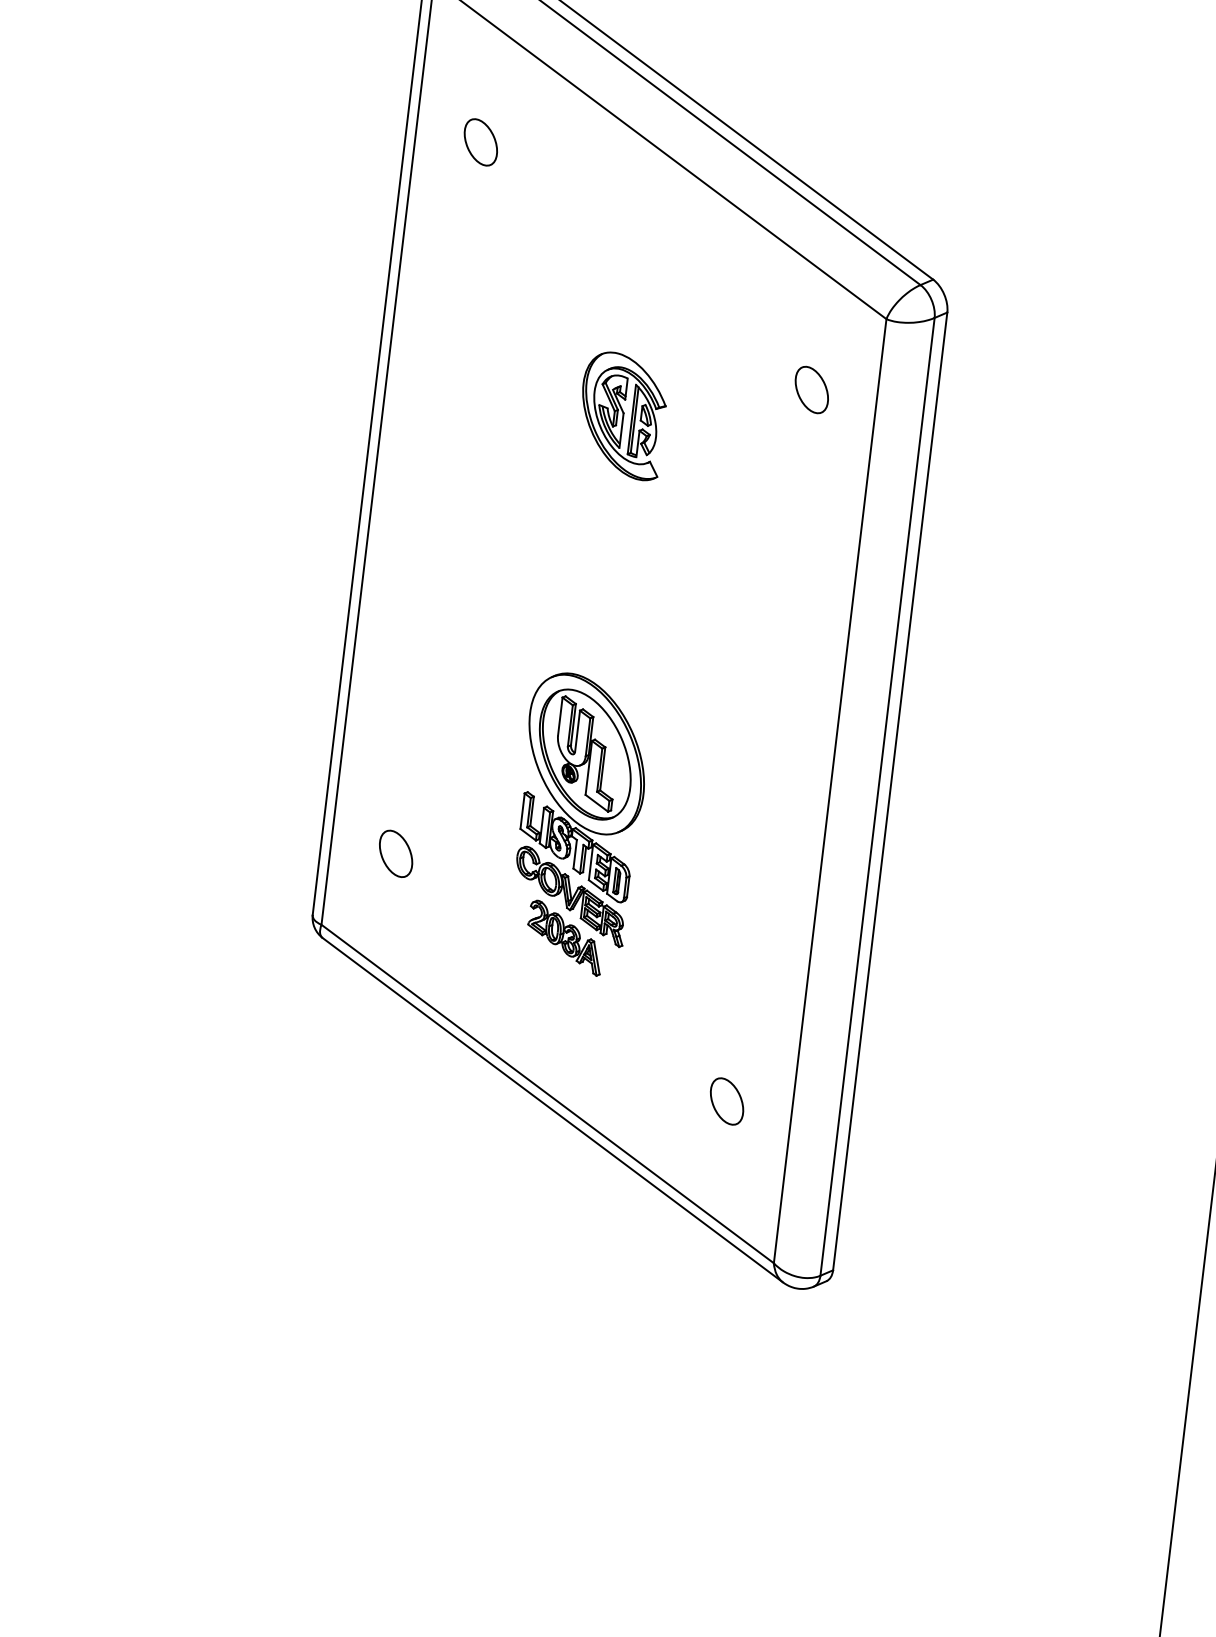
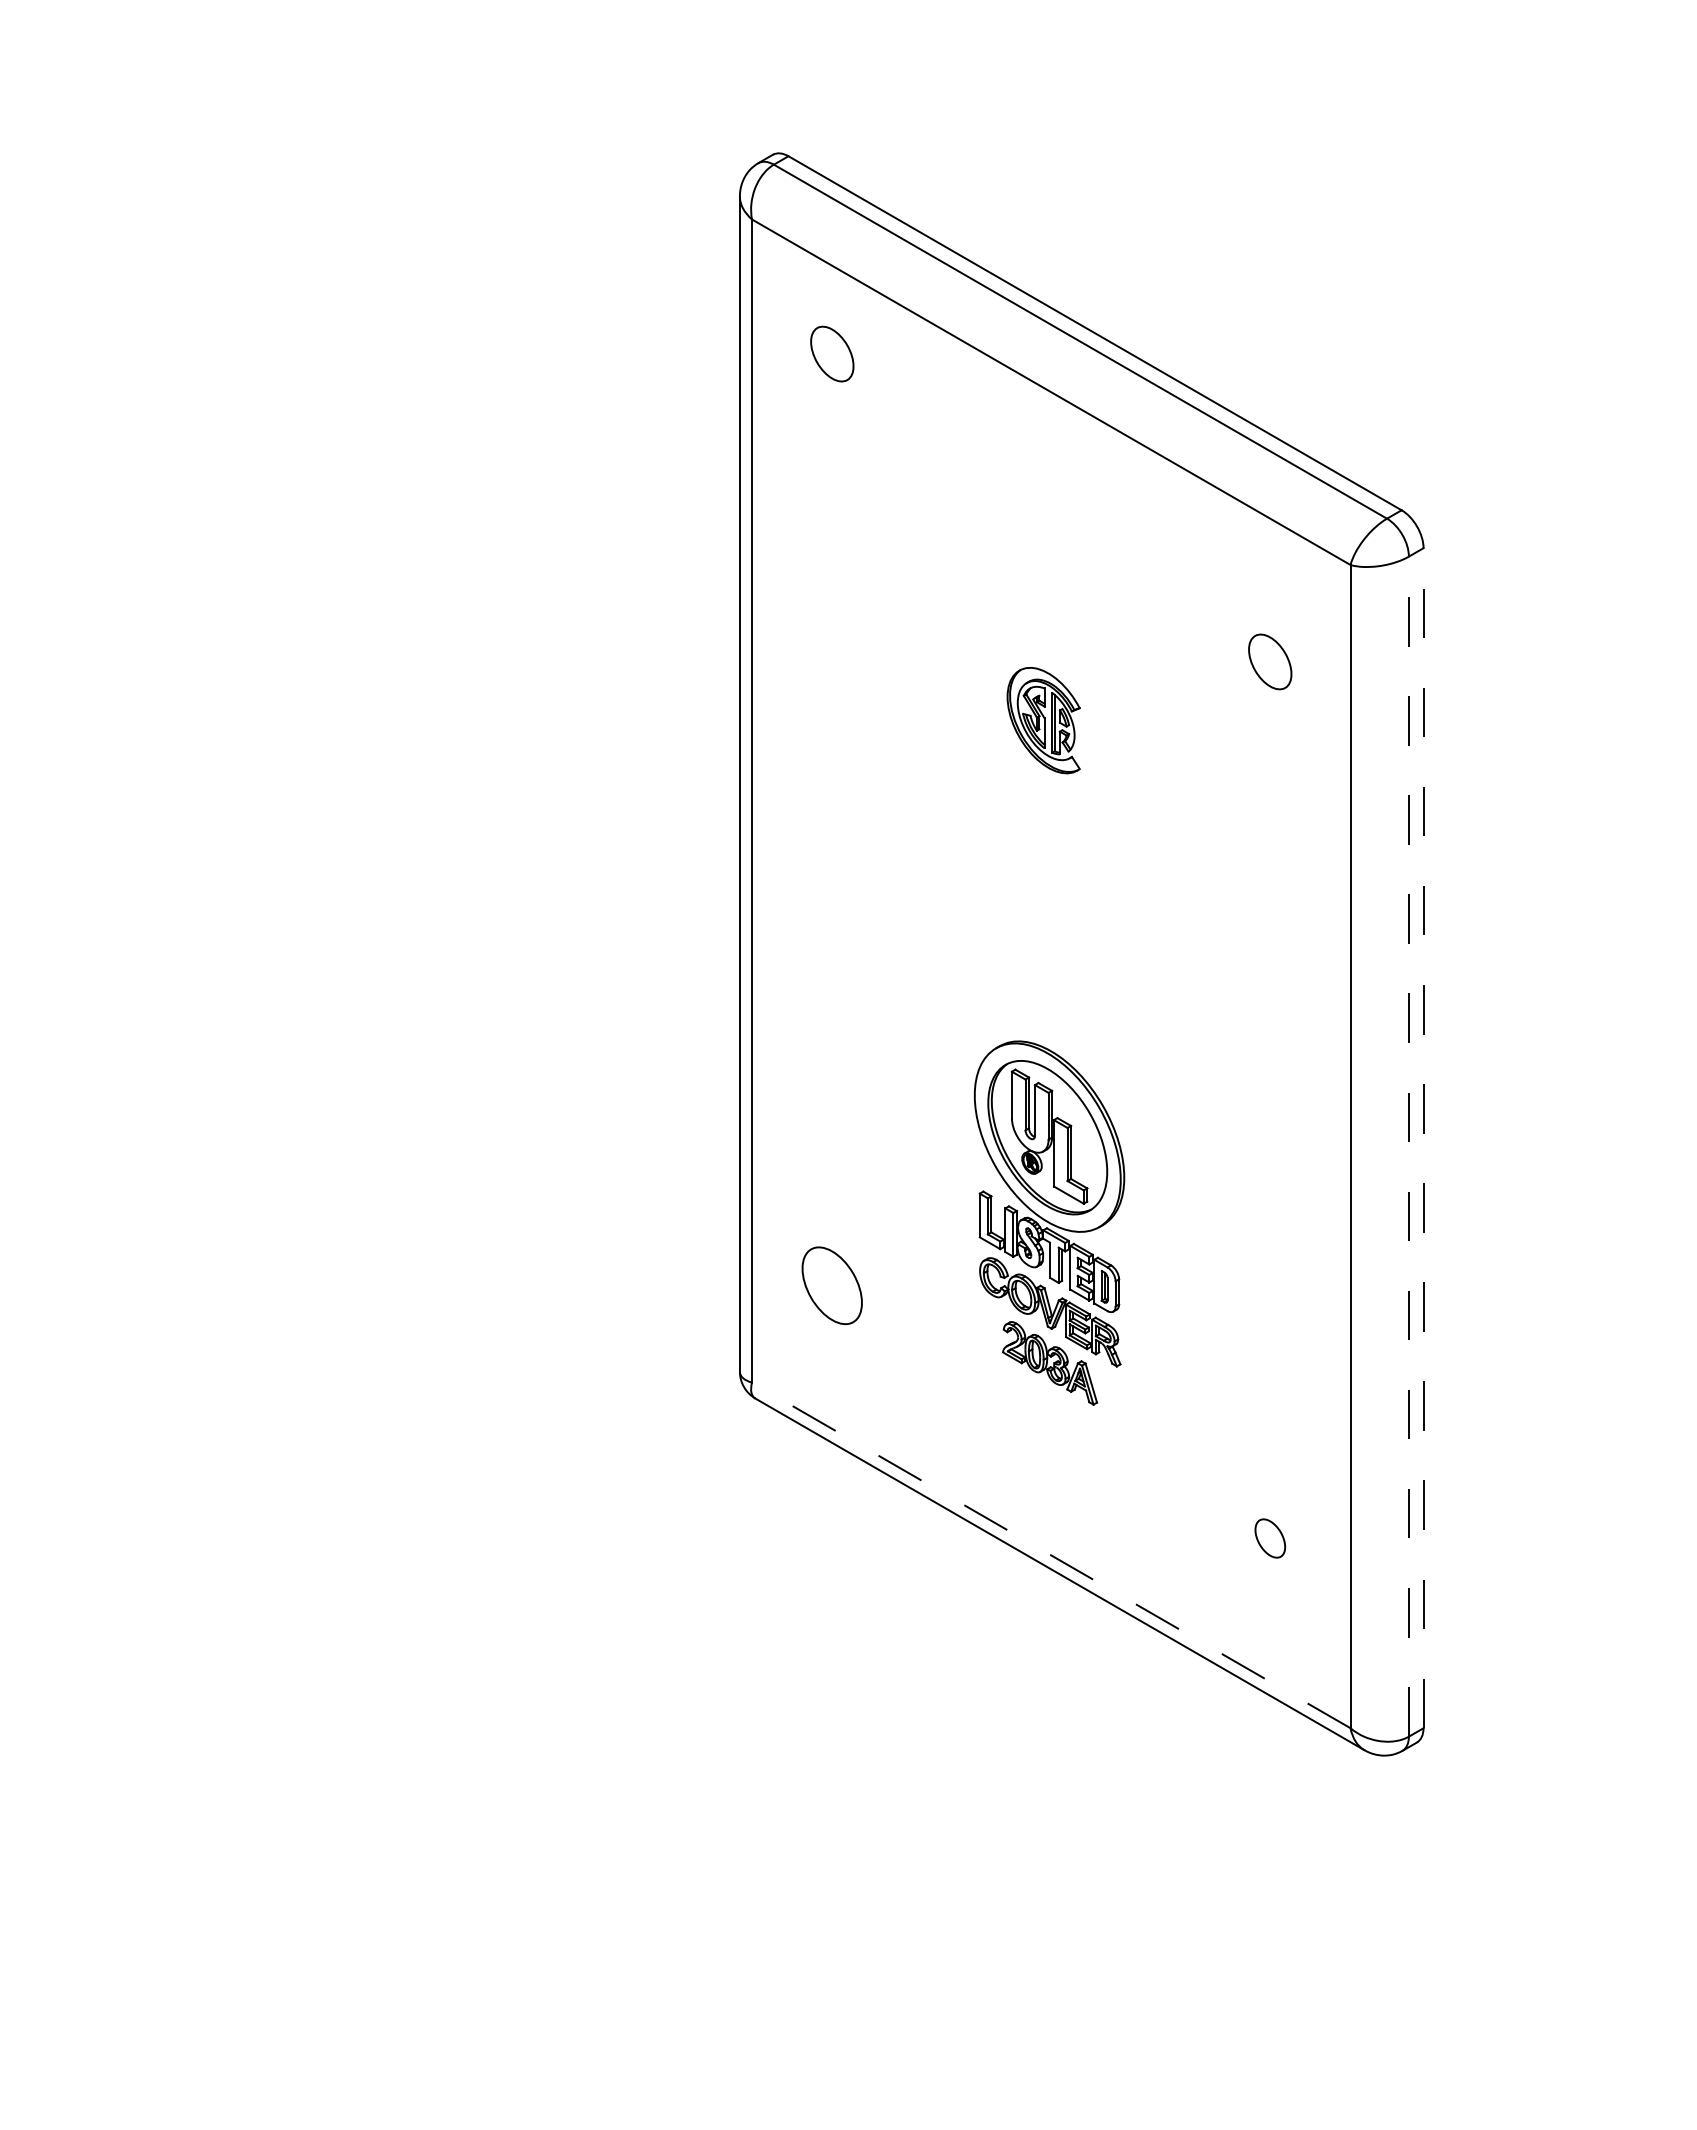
part: (481, 141) -> (832, 353), moved
part: (622, 415) -> (1043, 720), size x0.7
line: (890, 790) -> (1423, 1137), solid -> dashed
line: (877, 796) -> (1408, 1146), solid -> dashed
part: (396, 853) -> (832, 1285), size x1.4
line: (547, 1094) -> (1051, 1555), solid -> dashed
part: (727, 1101) -> (1270, 1538), size x0.7

